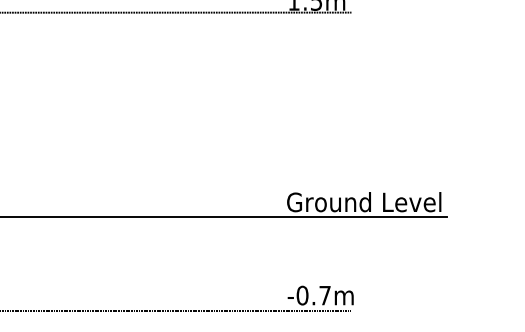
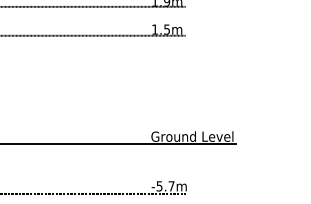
text: (302, 295) -> (159, 186), -0.7m -> -5.7m

